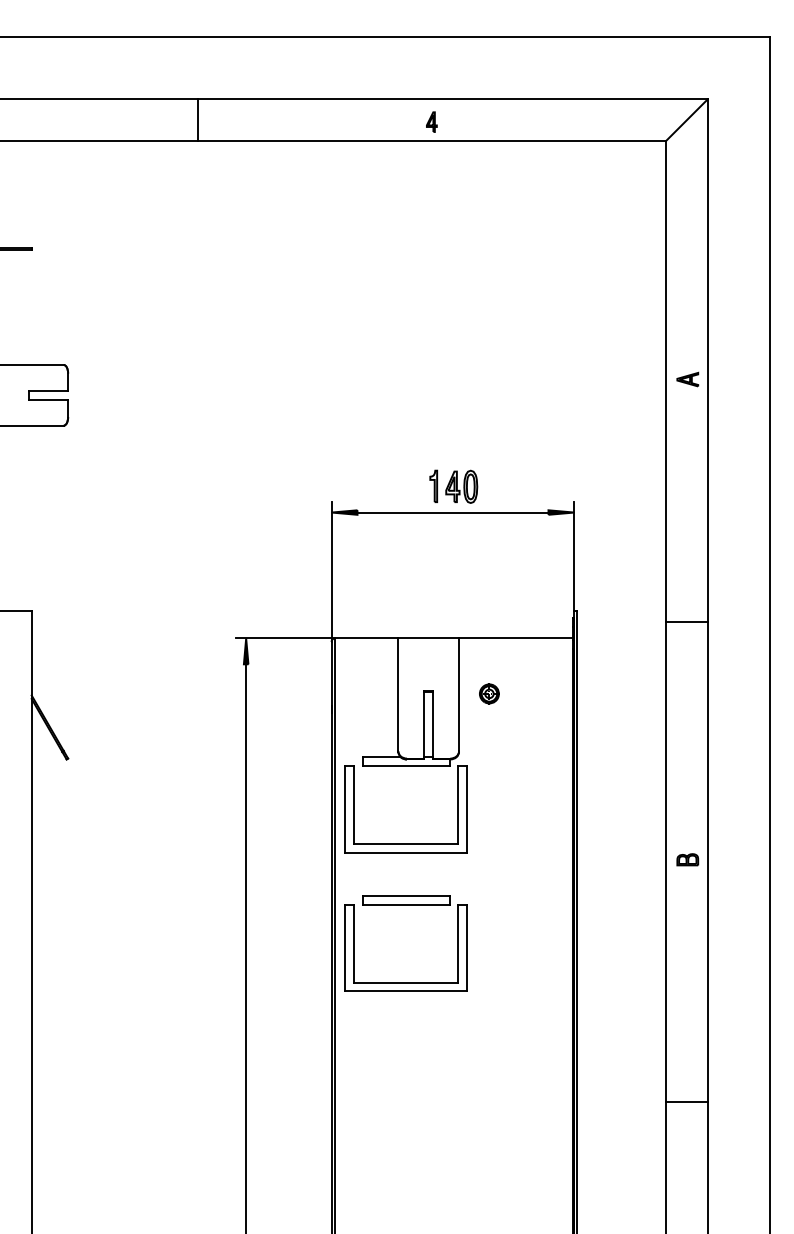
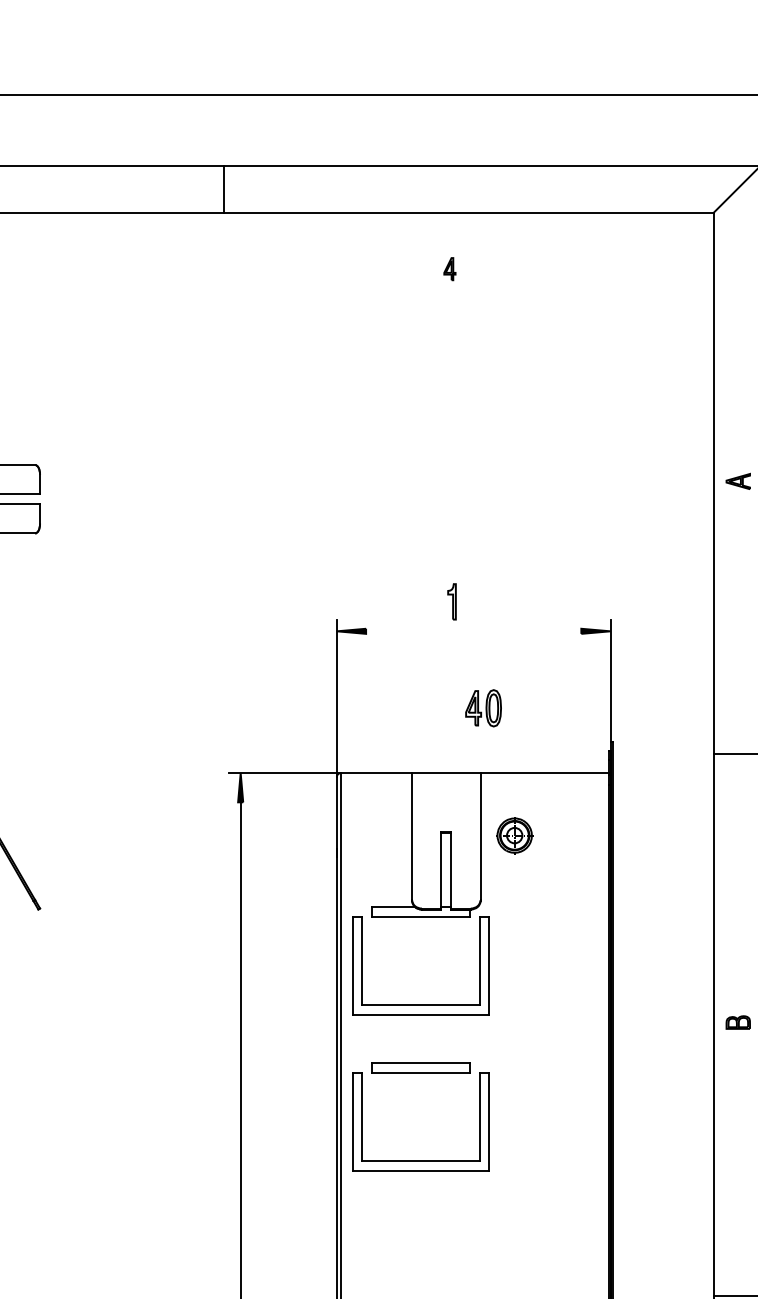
line: (197, 120) -> (224, 189), moved
part: (431, 121) -> (449, 268), moved
part: (461, 486) -> (483, 707), moved
line: (452, 512) -> (473, 631), removed
part: (489, 693) -> (514, 835), size x1.6

